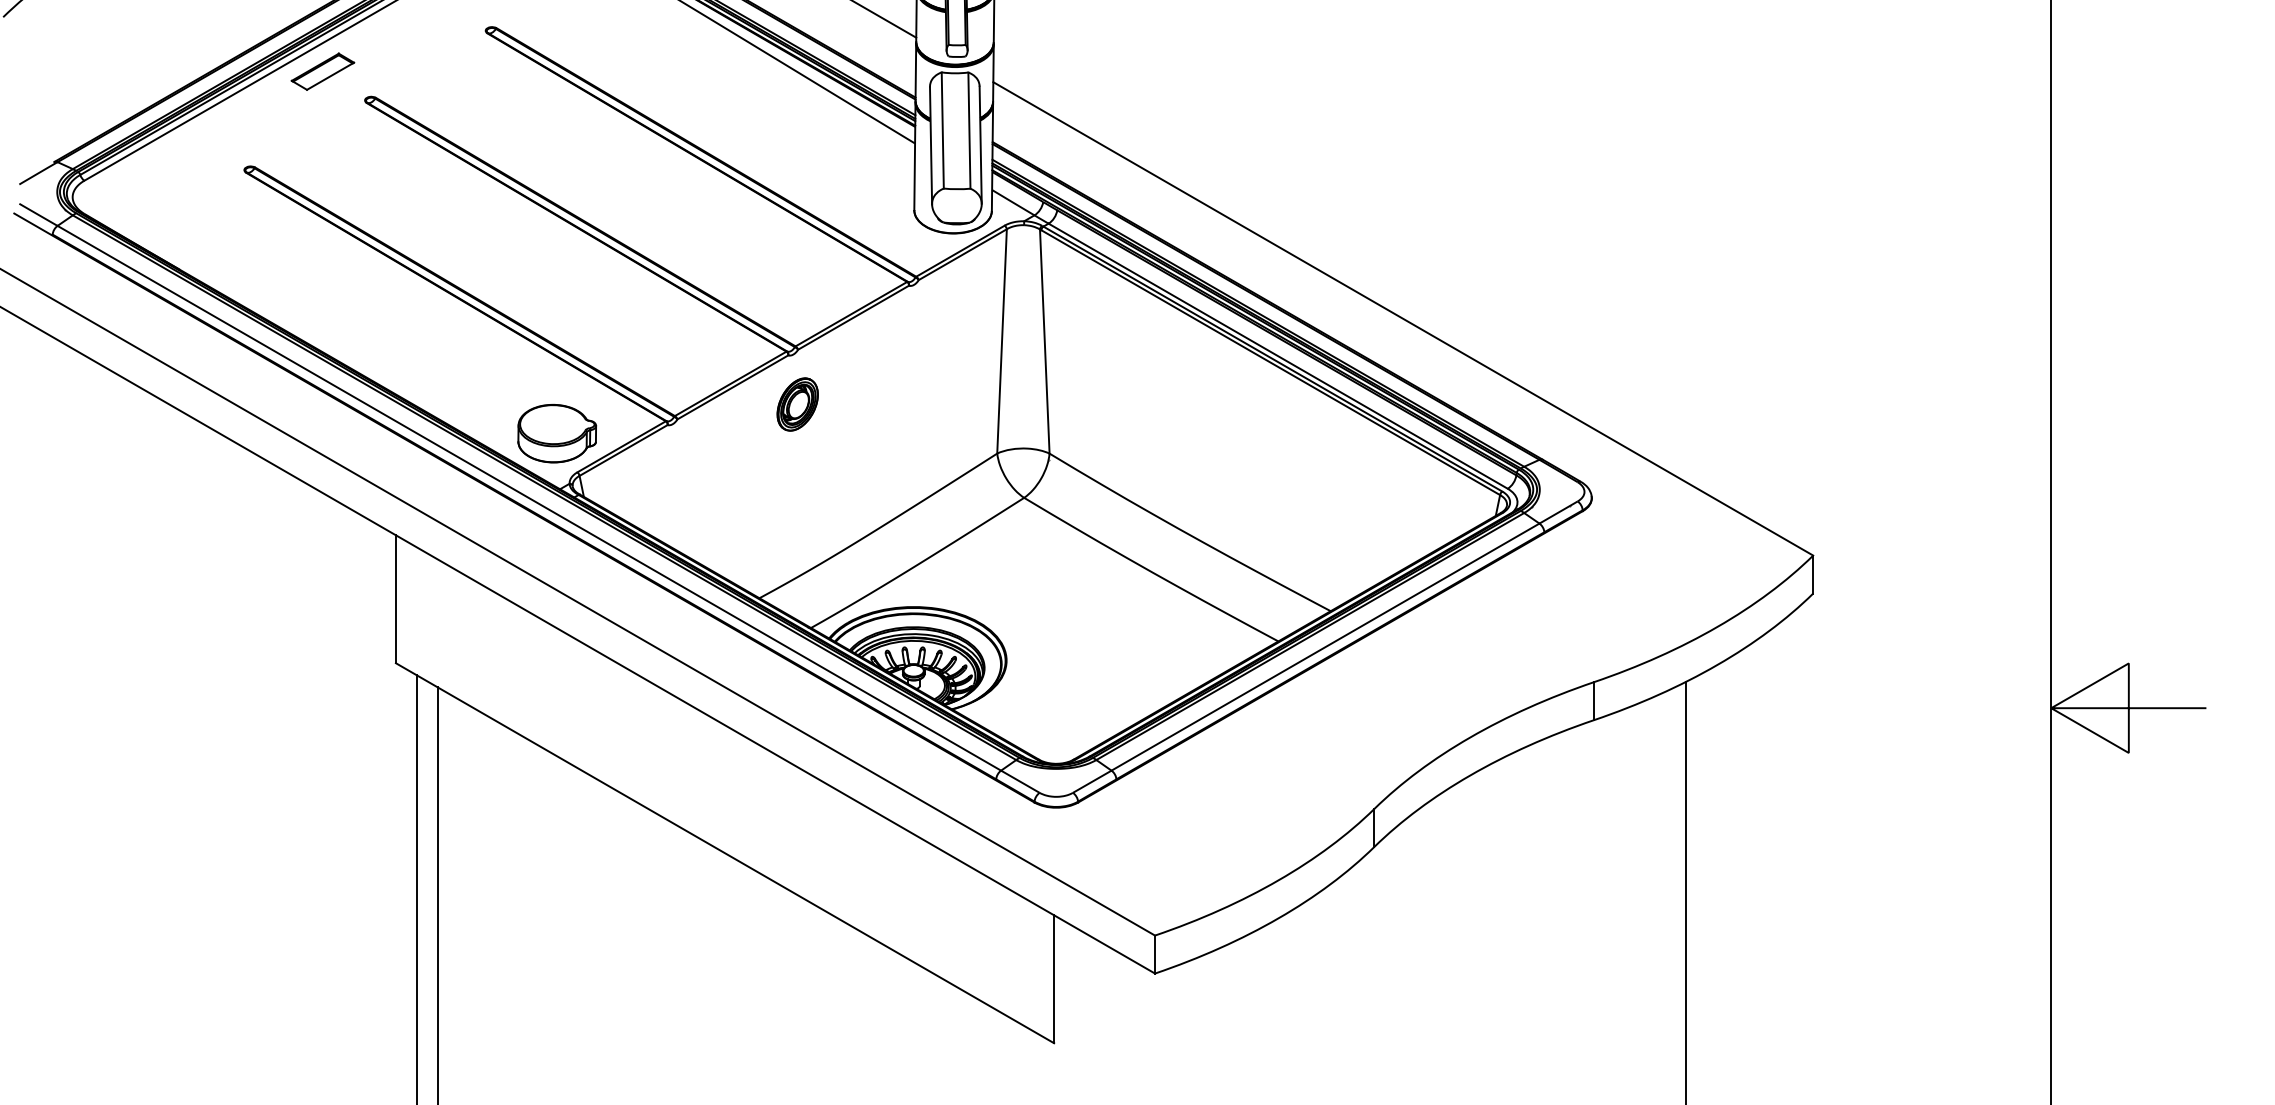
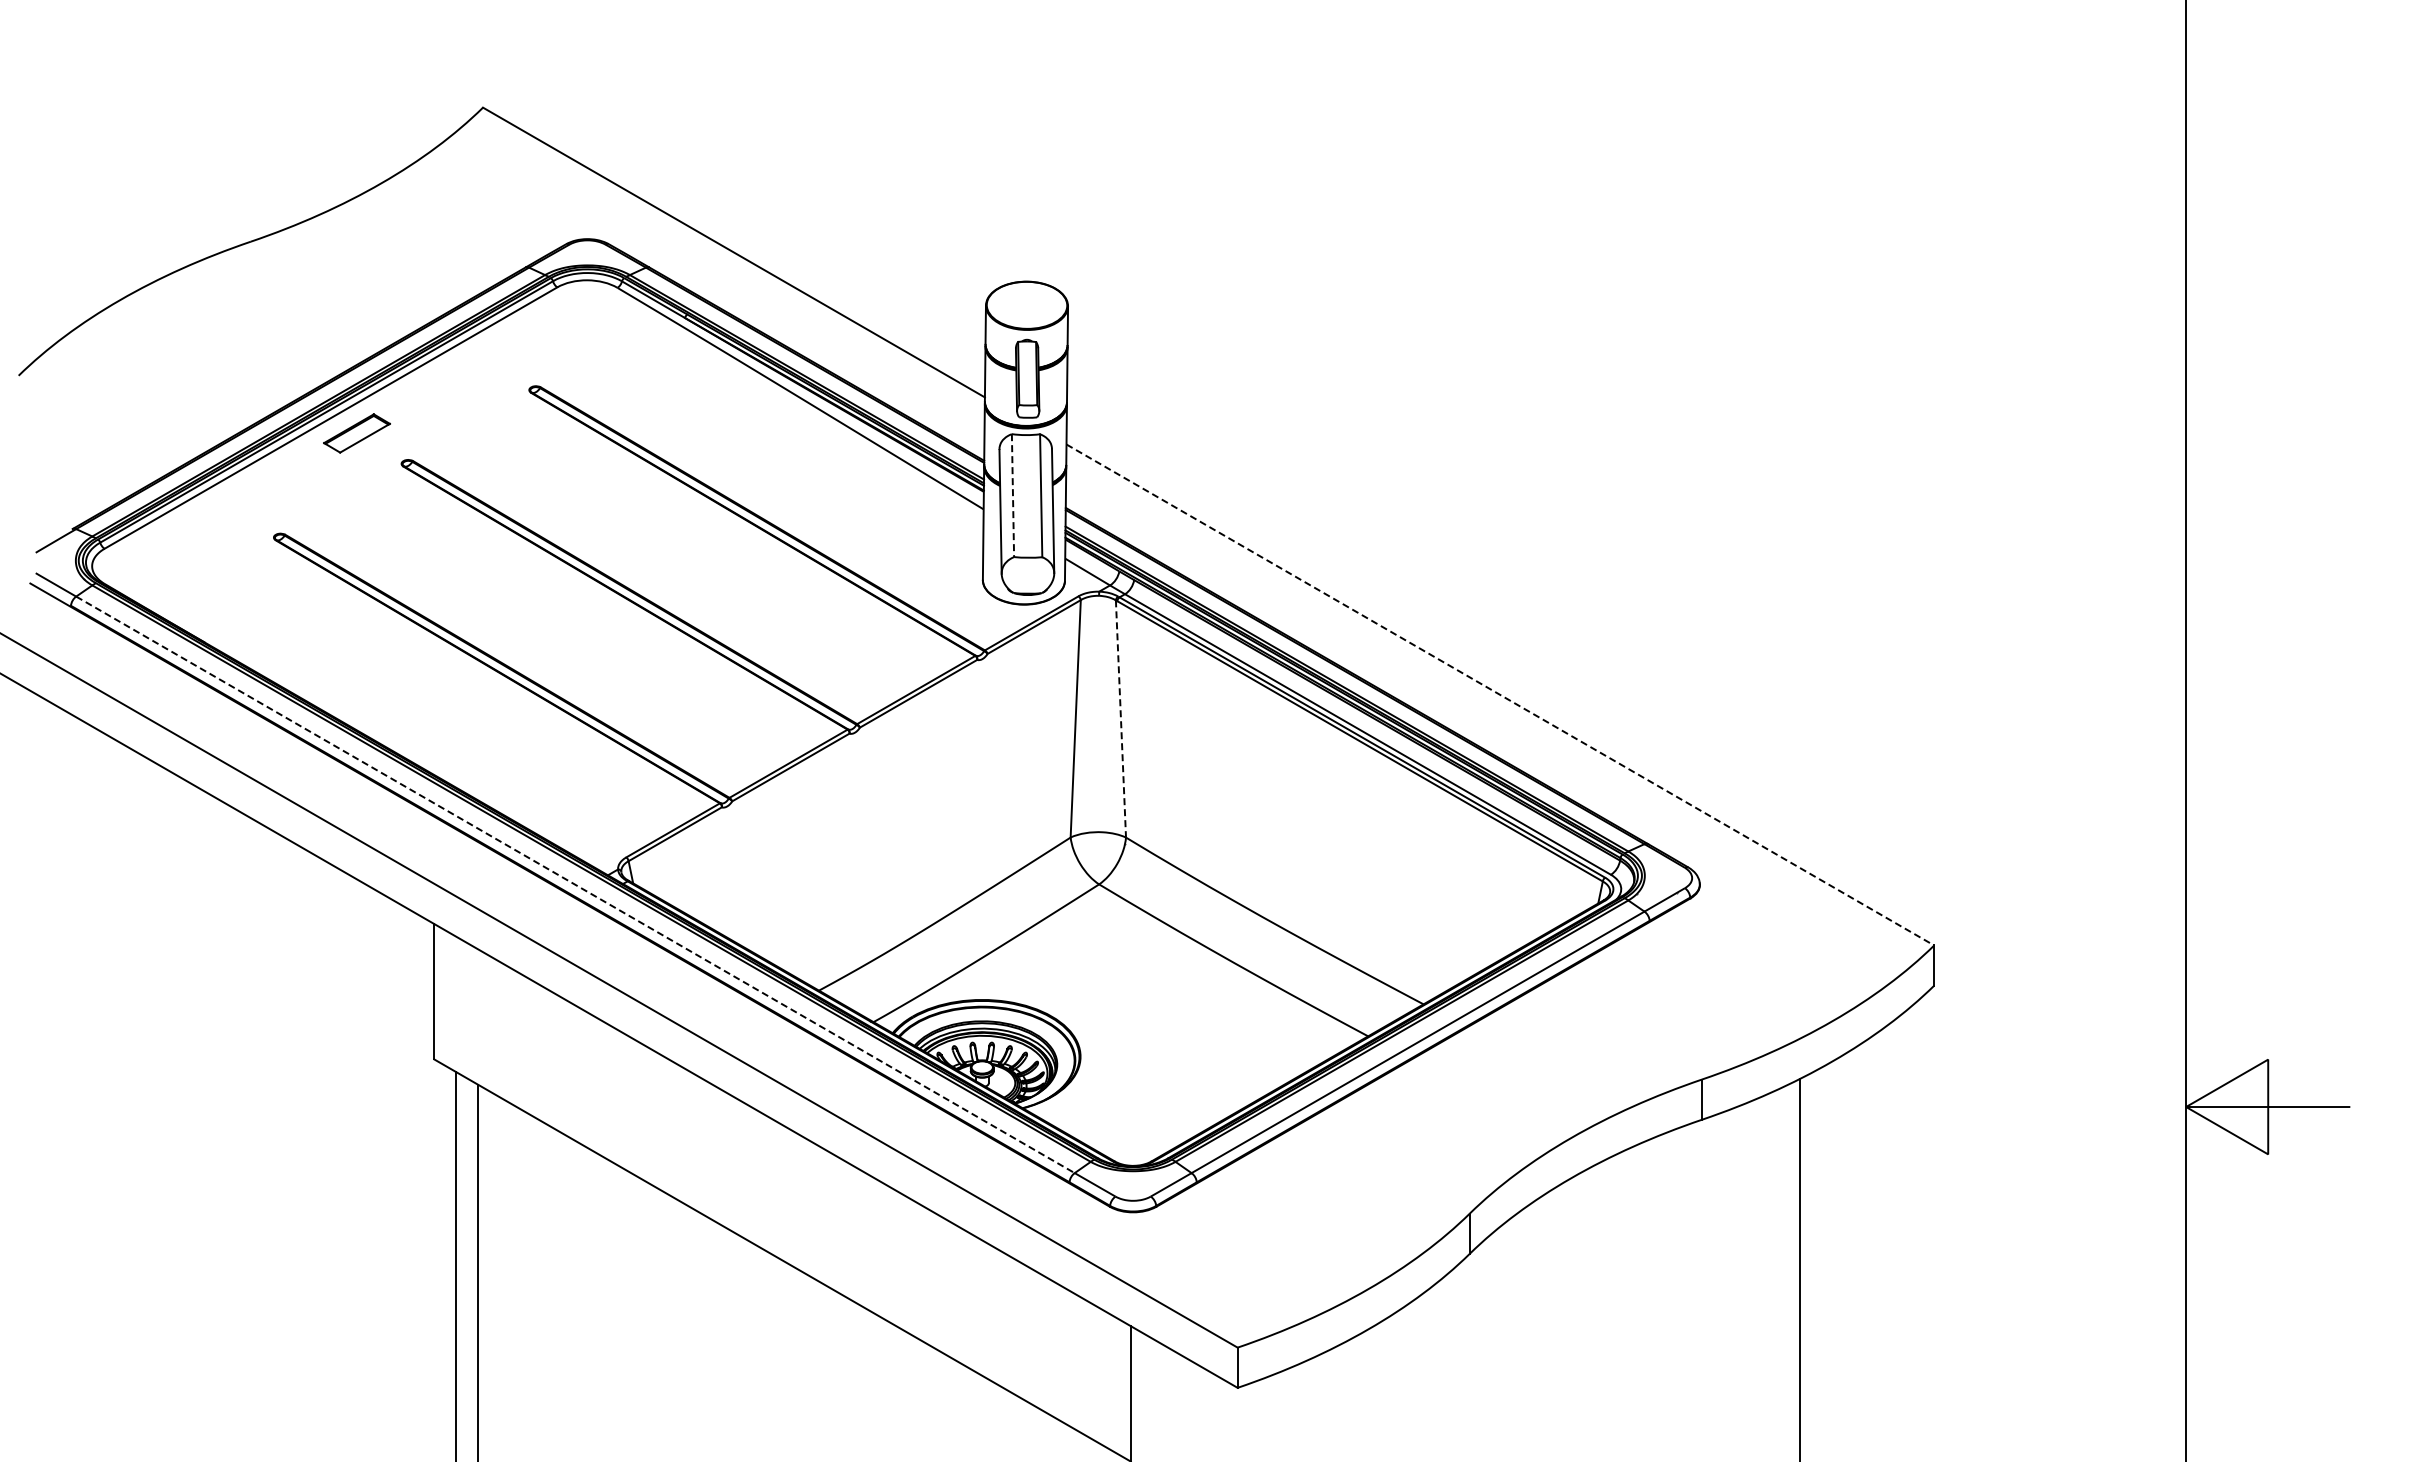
line: (943, 131) -> (1013, 496), solid -> dashed
line: (1403, 318) -> (1500, 694), solid -> dashed
line: (1044, 341) -> (1120, 718), solid -> dashed
part: (797, 404) -> (859, 785), removed
part: (556, 433) -> (604, 816), removed
line: (529, 497) -> (575, 884), solid -> dashed

